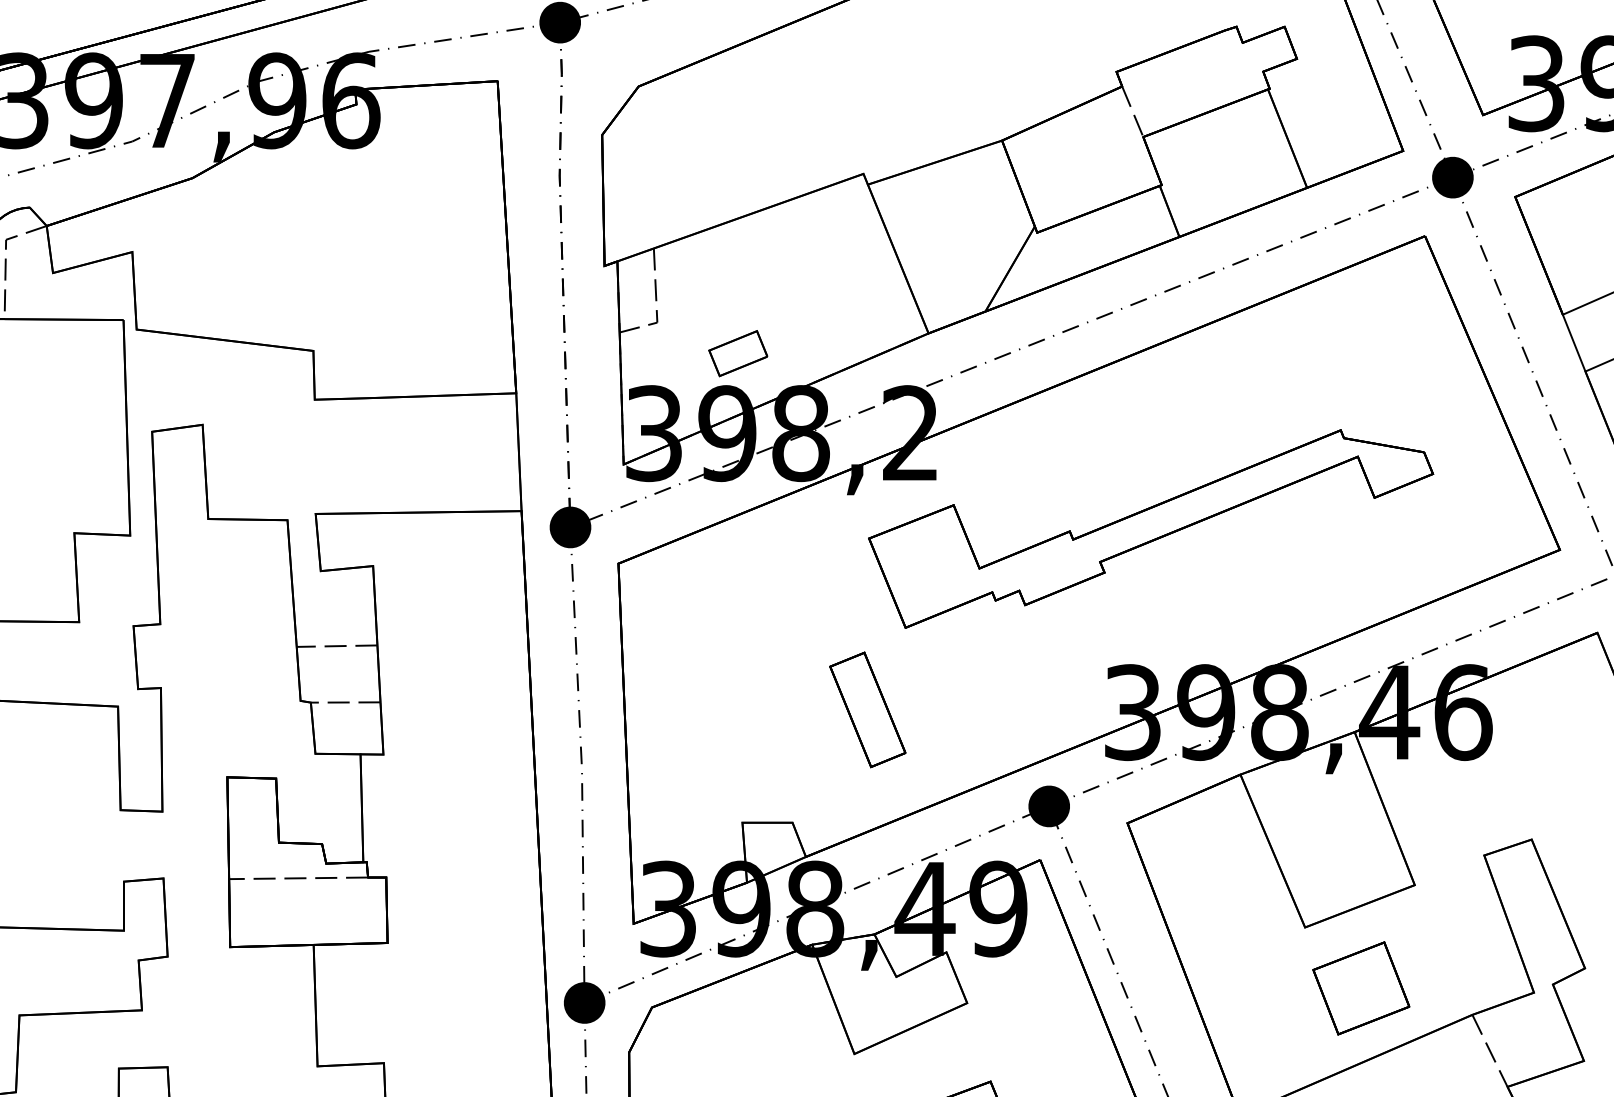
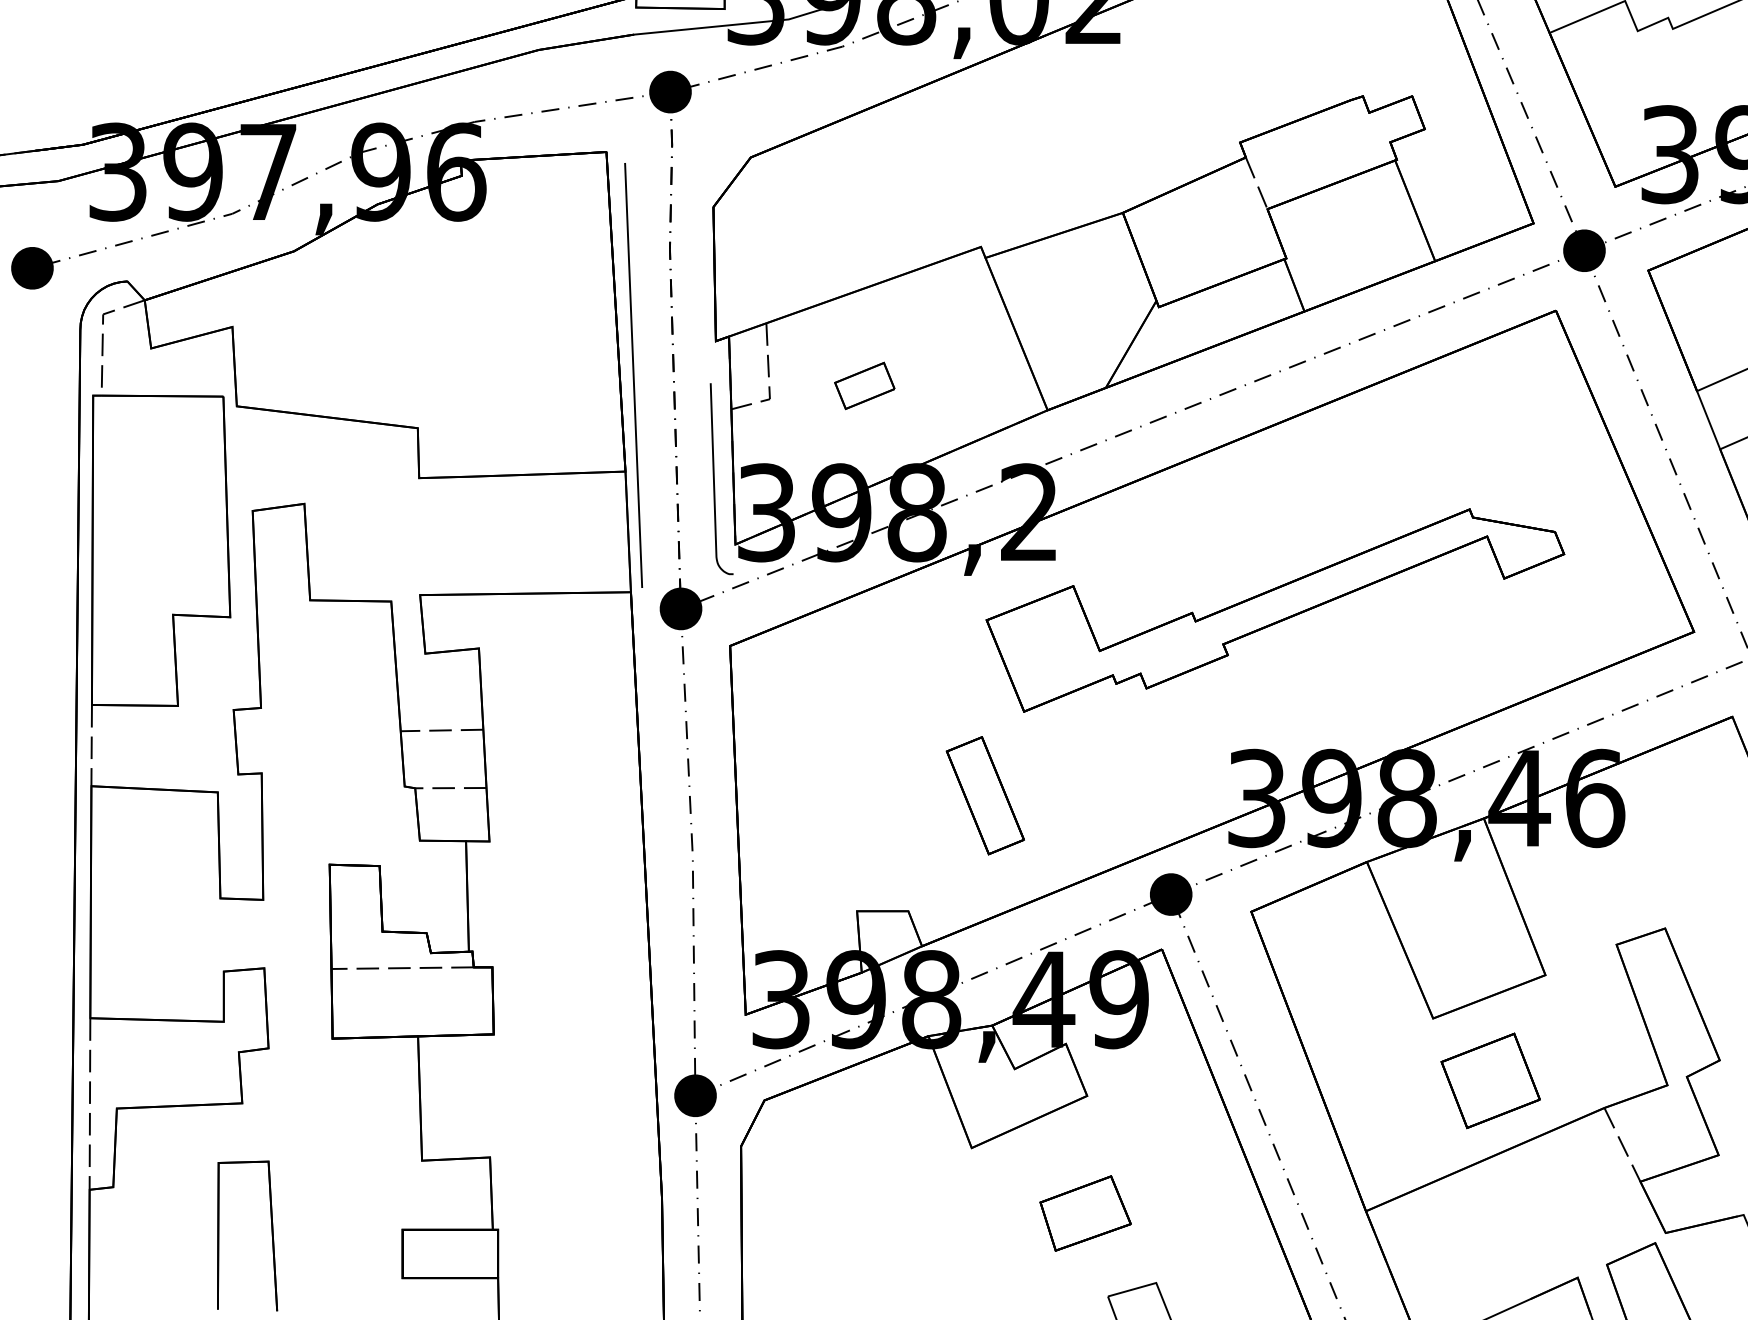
line: (524, 299) -> (633, 375), added
part: (737, 353) -> (864, 385), moved
curve: (603, 401) -> (714, 479), added

